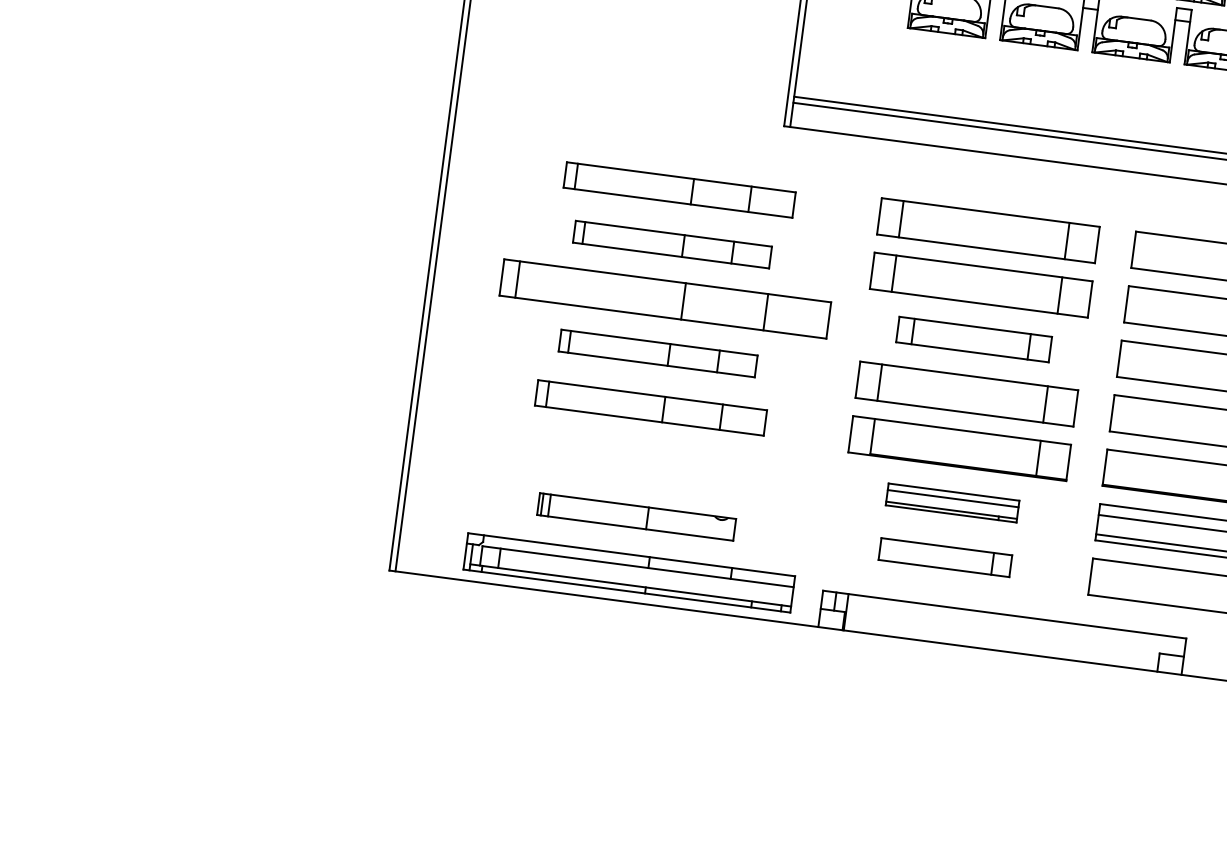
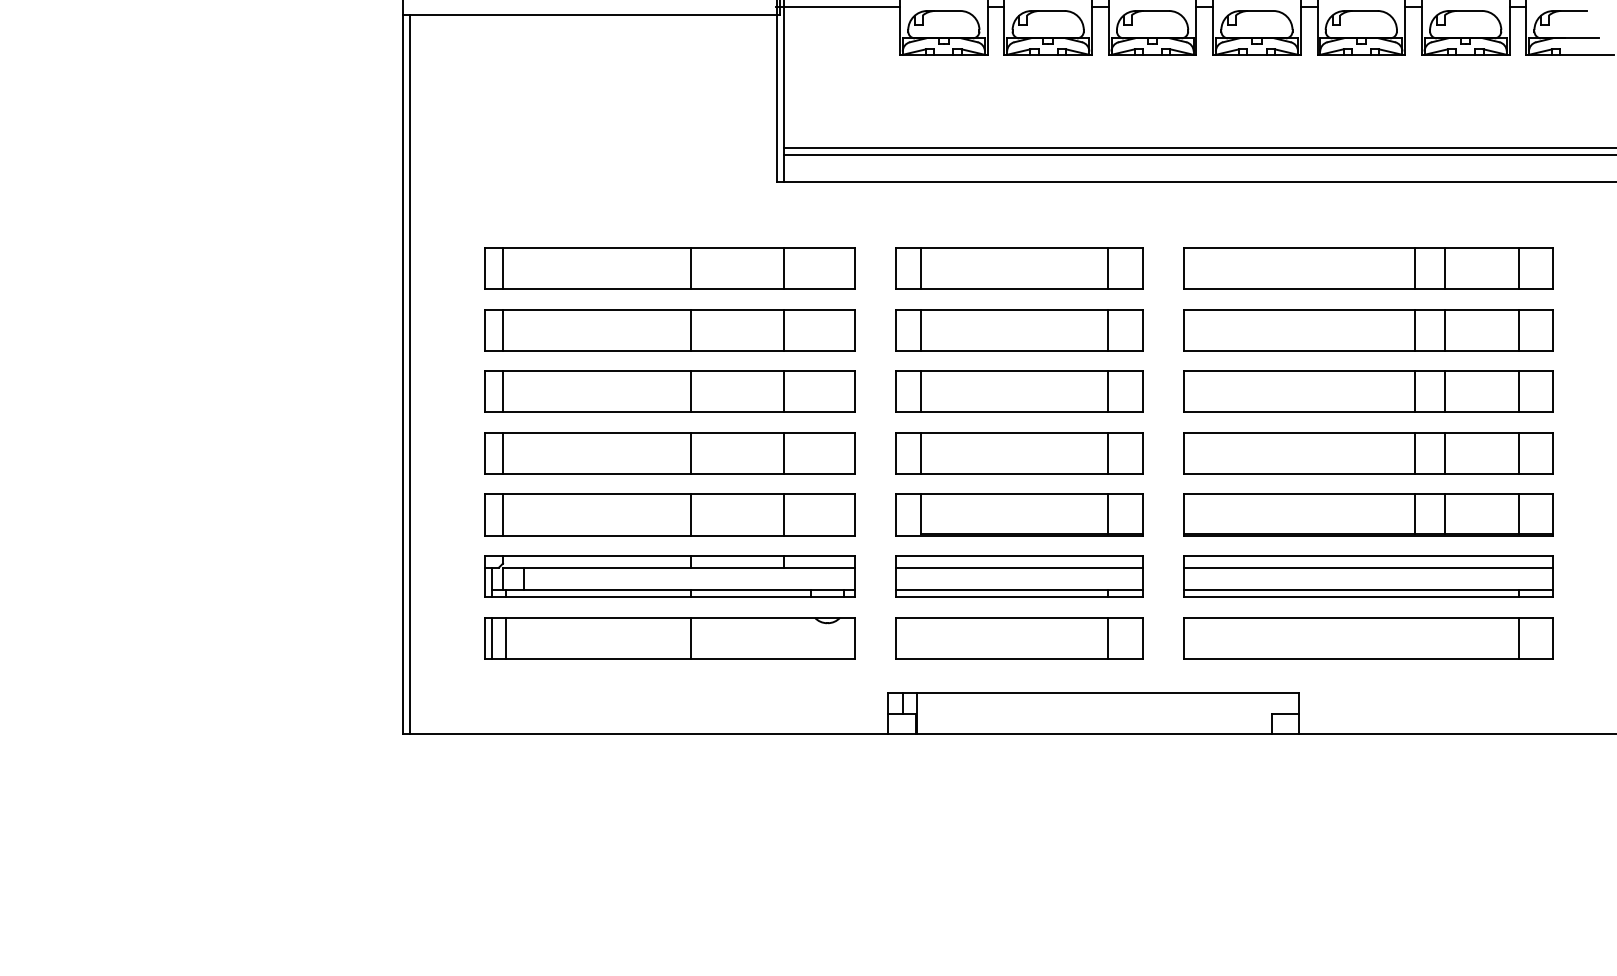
part: (679, 190) -> (669, 268), size x1.43
part: (671, 244) -> (669, 330), size x1.67
part: (974, 339) -> (1019, 391), size x1.43
part: (657, 353) -> (669, 453), size x1.67
part: (650, 407) -> (669, 514), size x1.43
part: (952, 502) -> (1019, 576), size x1.67
part: (636, 517) -> (669, 638), size x1.67
part: (945, 557) -> (1019, 638), size x1.67
part: (628, 572) -> (669, 576), moved

